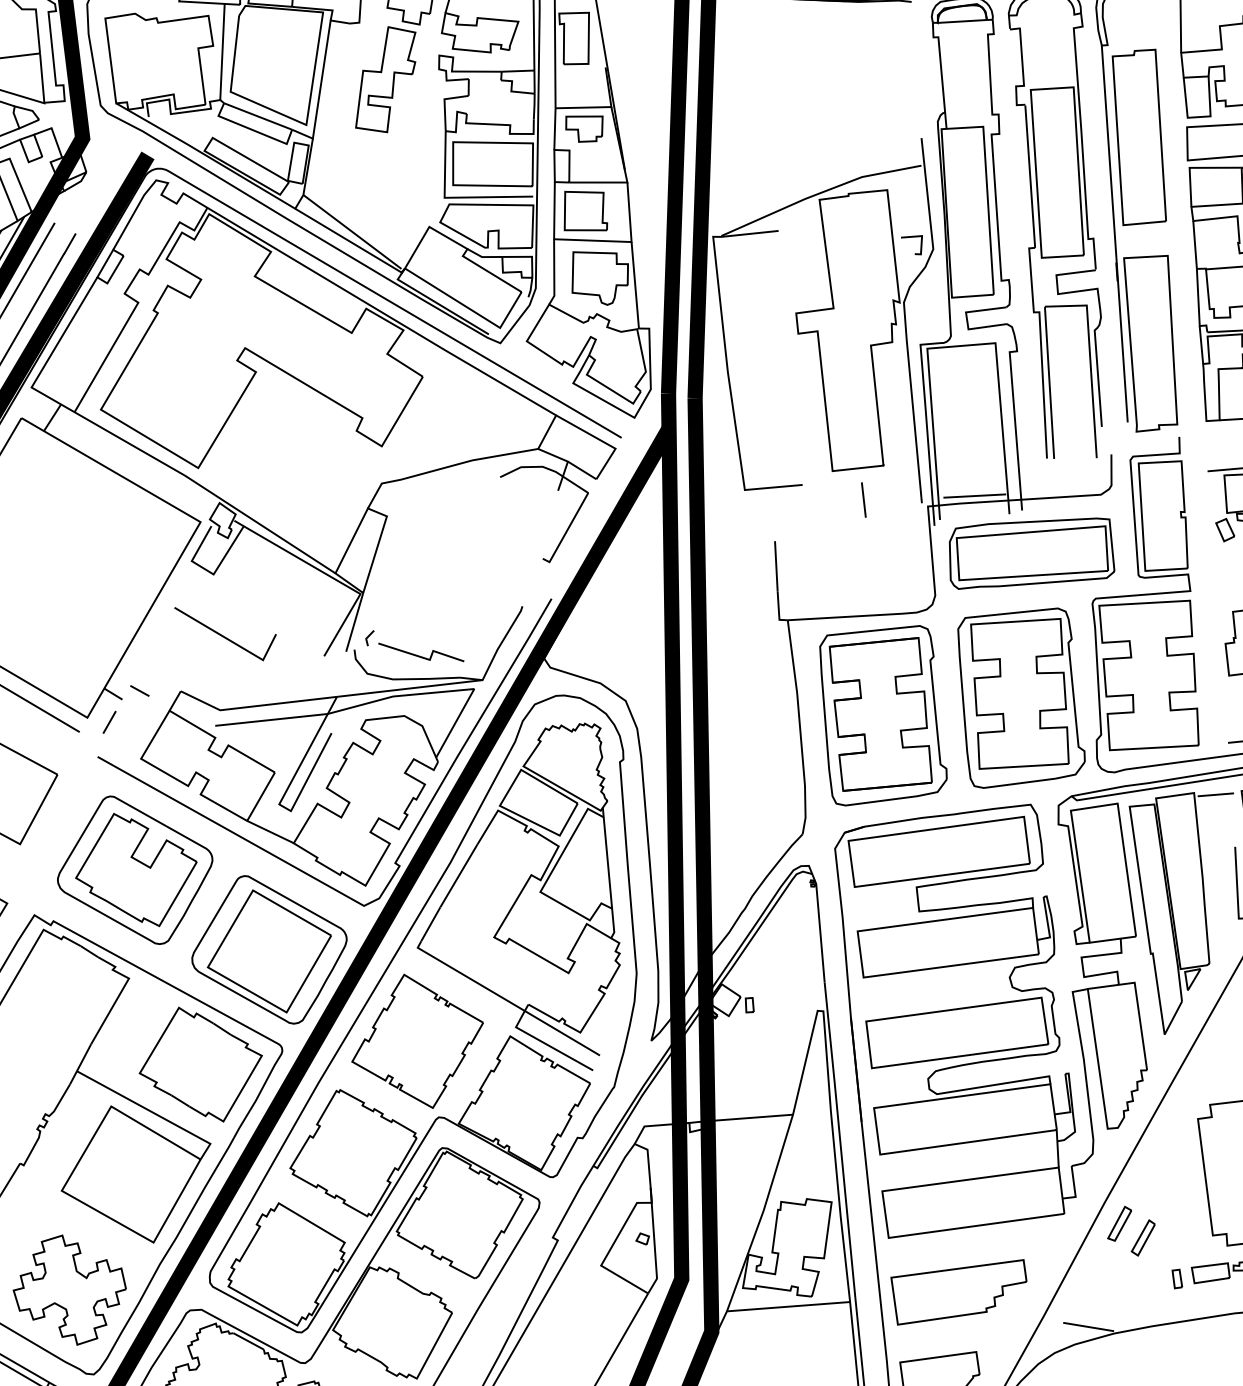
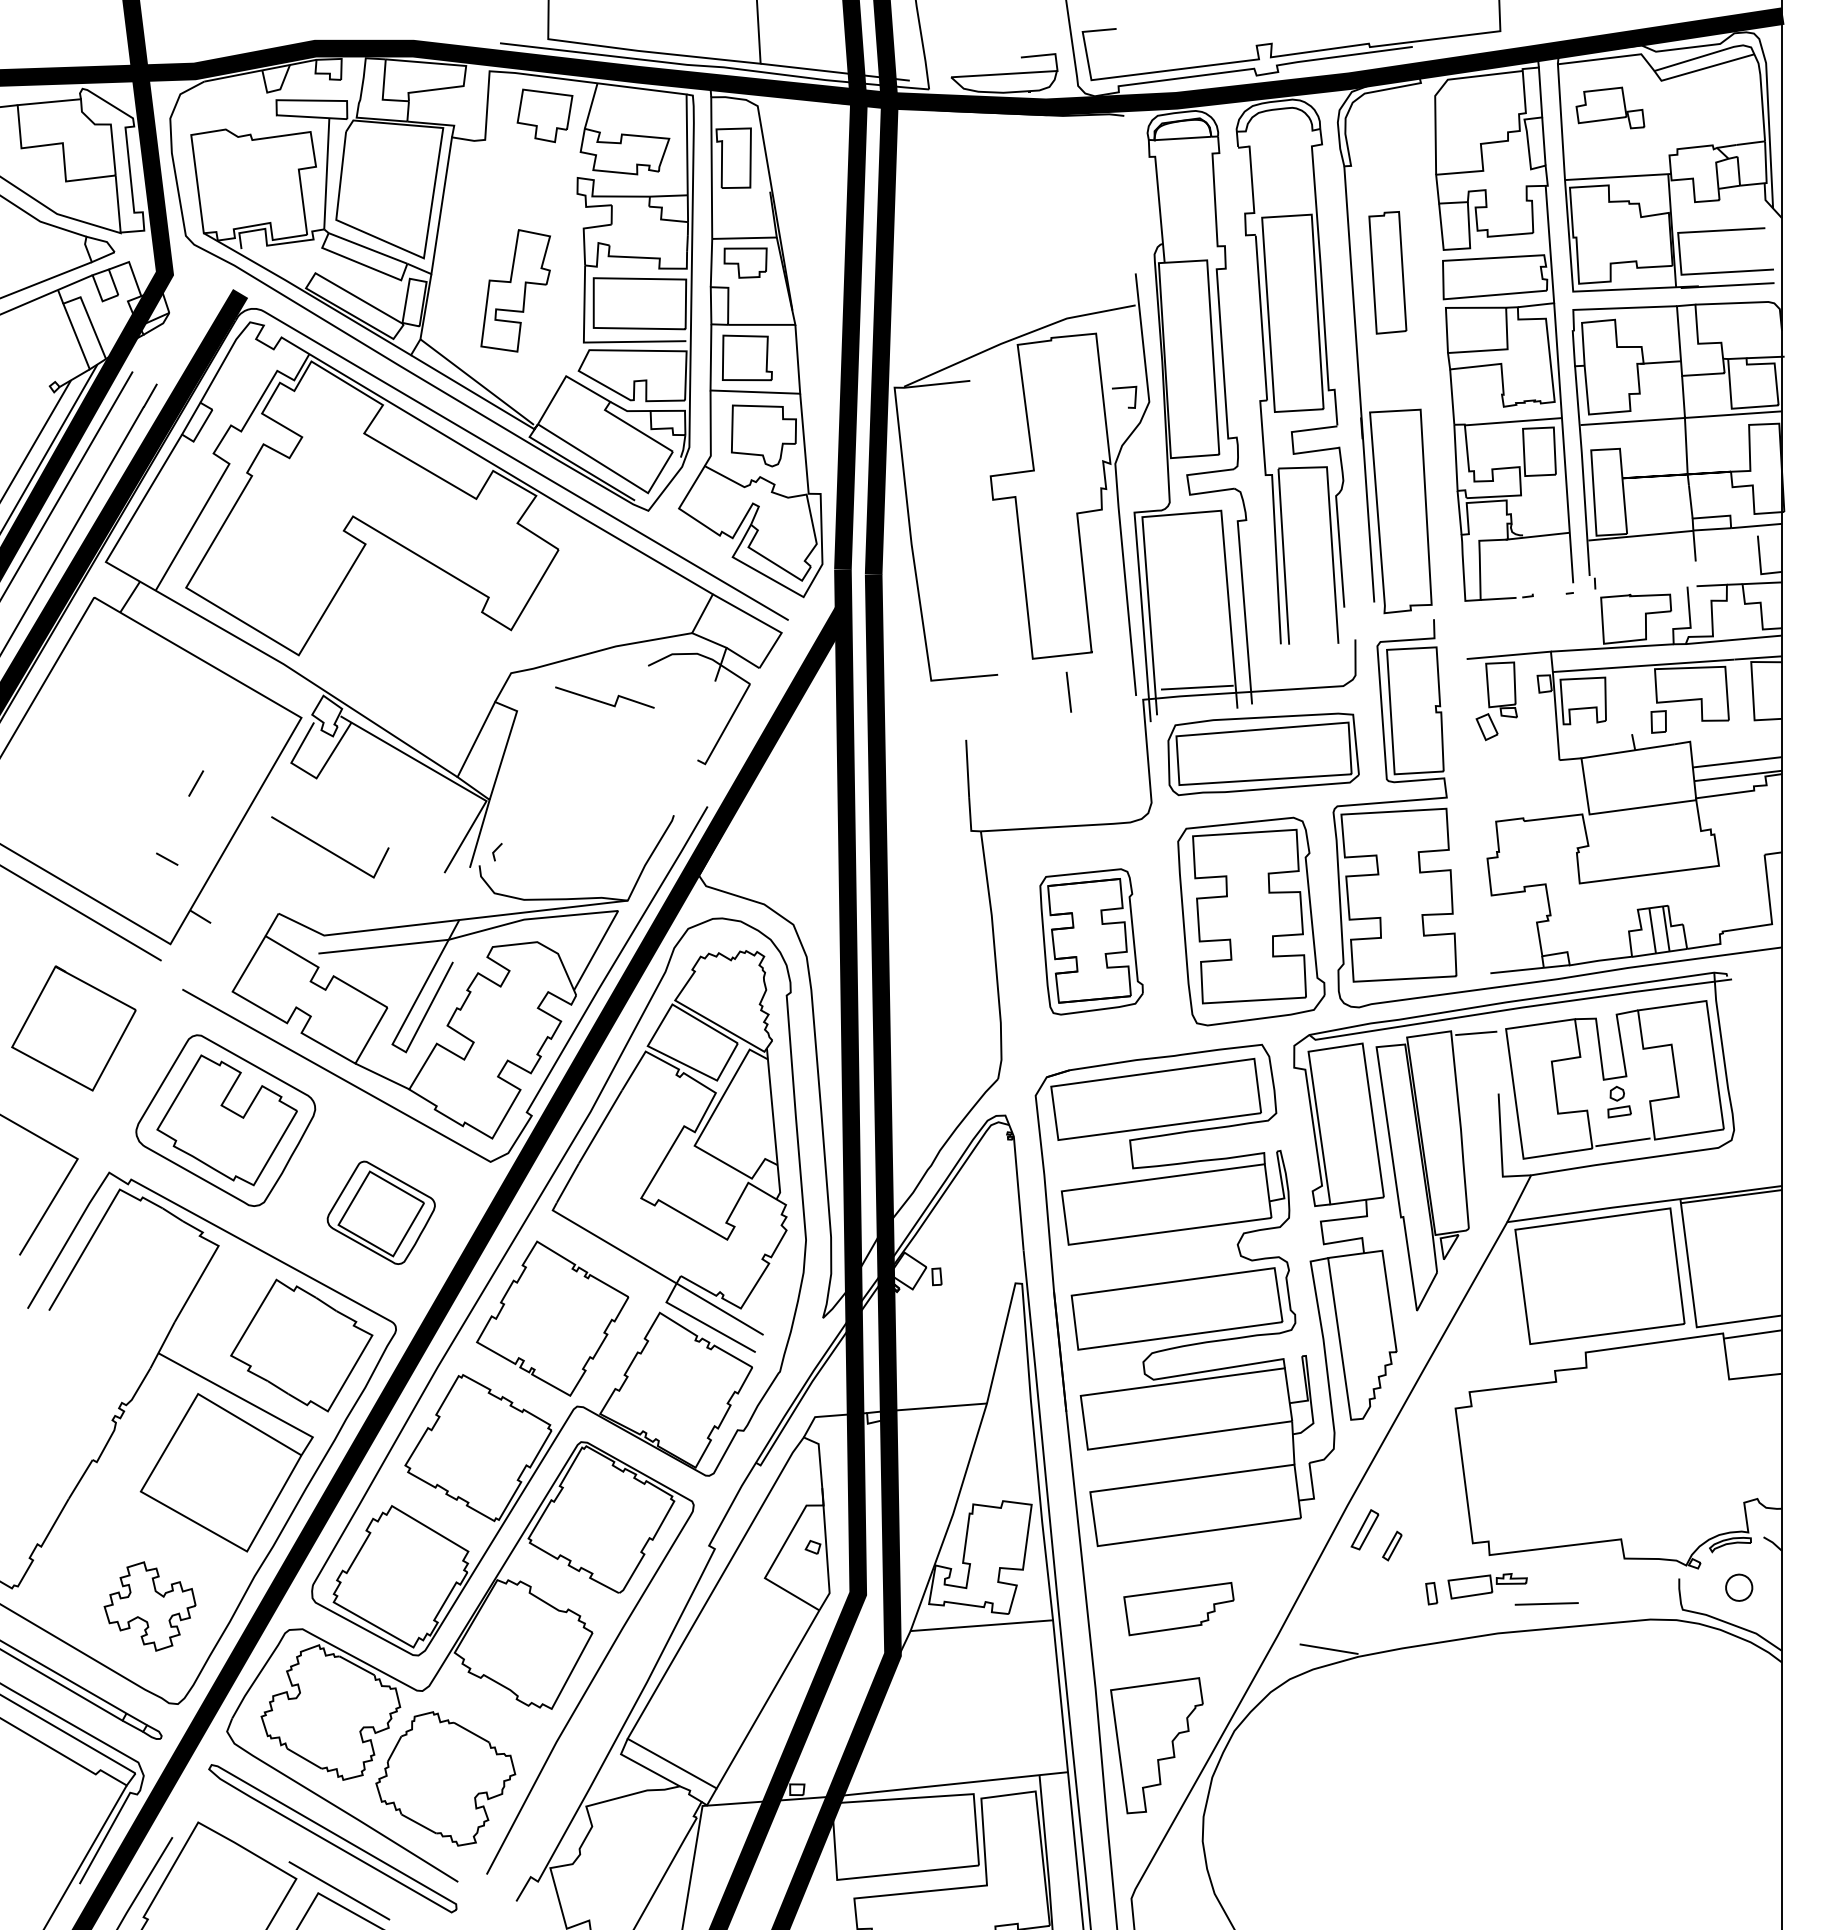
part: (385, 79) -> (515, 290), moved
part: (1139, 137) -> (1387, 272), size x0.6
line: (420, 655) -> (603, 701), moved
line: (140, 690) -> (167, 858), moved
part: (883, 715) -> (1091, 941), size x0.7
line: (109, 722) -> (196, 783), moved
part: (269, 949) -> (381, 1212), size x0.6
part: (1143, 1237) -> (1392, 1545), size x0.7
part: (69, 1290) -> (149, 1606), size x0.7
part: (958, 1291) -> (1178, 1608), size x0.7

